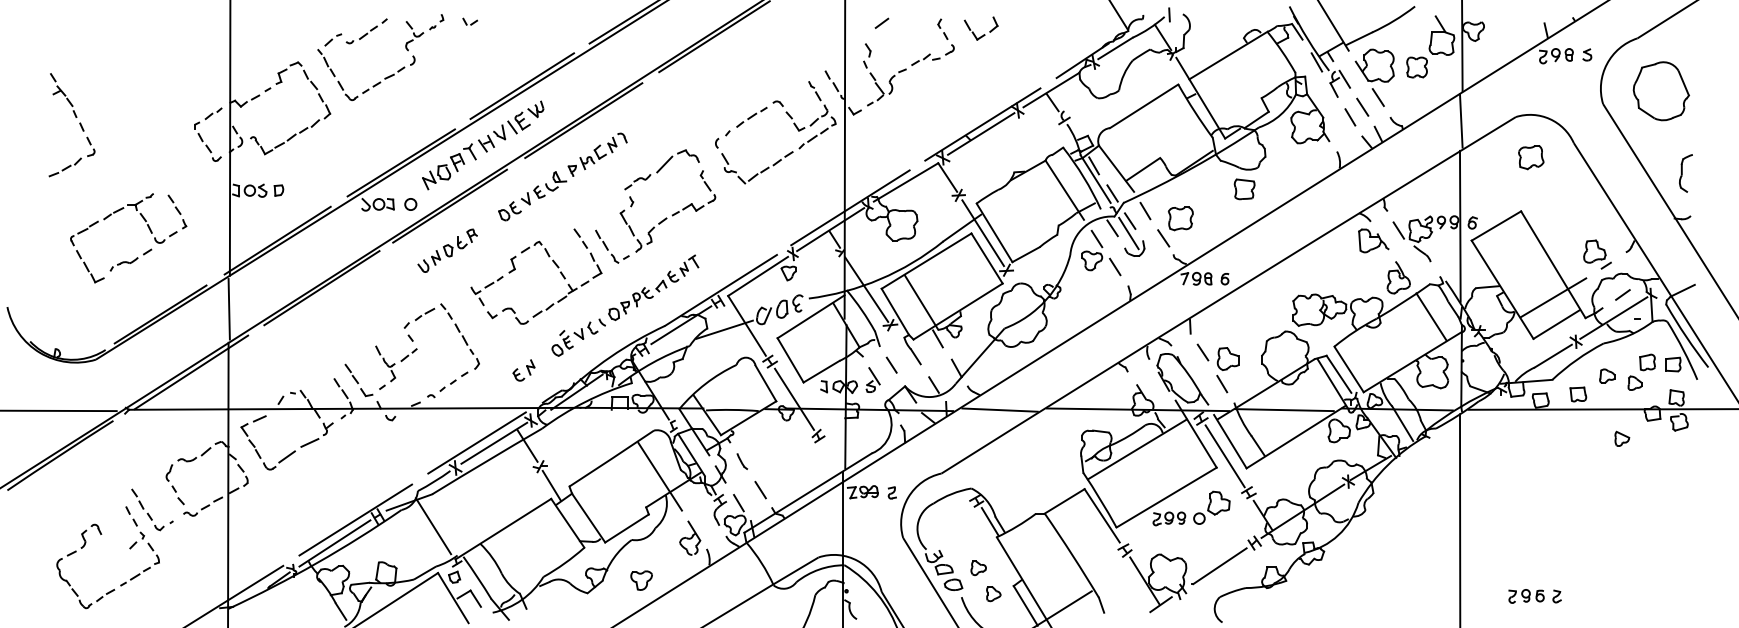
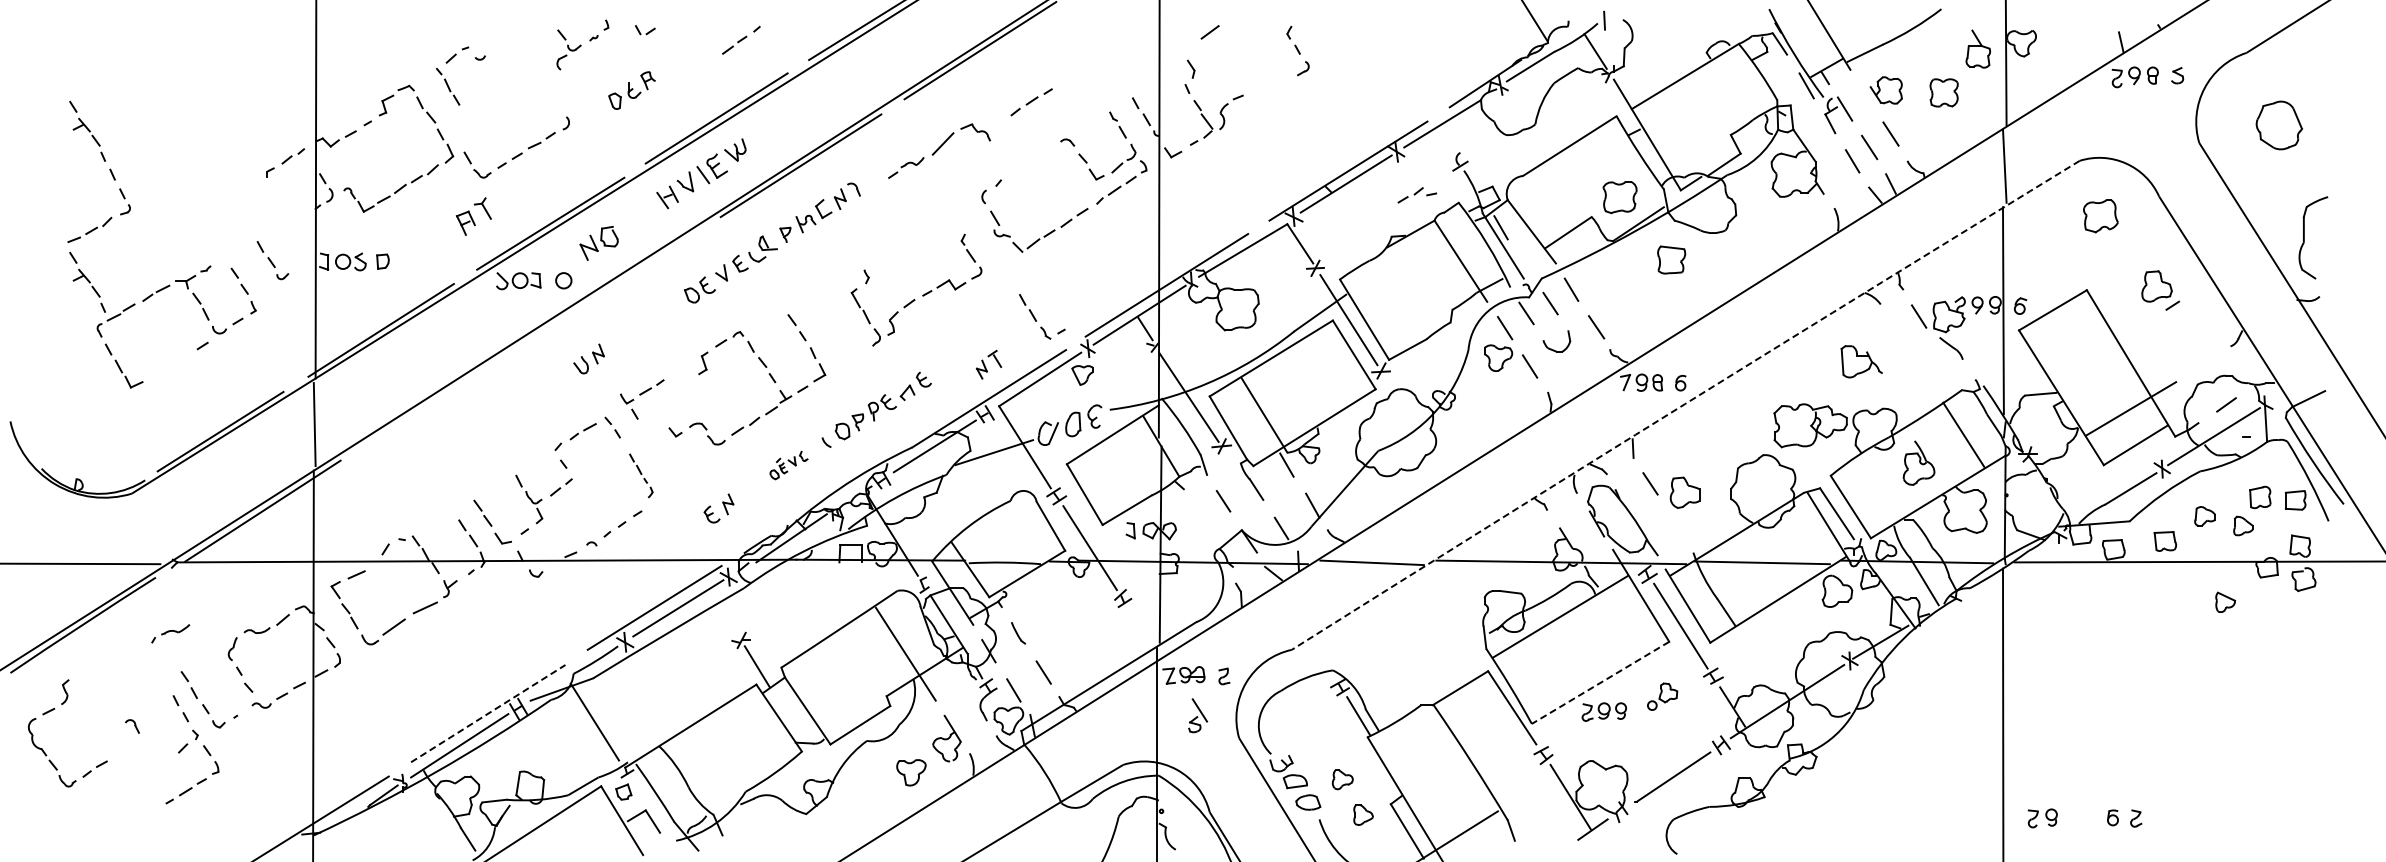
part: (373, 28) -> (741, 39), moved
part: (984, 34) -> (1350, 47), removed
part: (1442, 35) -> (1978, 48), size x0.7
part: (925, 59) -> (1417, 195), moved
part: (1375, 65) -> (1886, 90), size x0.6
part: (378, 82) -> (519, 153), moved
part: (1661, 91) -> (2279, 125), size x0.6
line: (1052, 102) -> (1444, 140), removed
part: (751, 117) -> (1031, 102), moved
part: (209, 147) -> (272, 260), moved
part: (463, 157) -> (473, 216), moved
part: (662, 169) -> (939, 150), moved
part: (1685, 173) -> (2312, 238), size x1.6
part: (1244, 188) -> (1671, 259), moved
line: (1112, 193) -> (1526, 265), removed
part: (63, 205) -> (87, 281), added
line: (449, 206) -> (617, 283), removed
part: (1180, 218) -> (1619, 197), moved
line: (1128, 233) -> (1548, 320), removed
part: (1373, 240) -> (1861, 361), moved
part: (460, 242) -> (631, 90), moved
part: (608, 248) -> (1036, 319), moved
part: (1597, 254) -> (2160, 290), moved
part: (124, 264) -> (170, 633), moved
part: (689, 265) -> (989, 364), moved
part: (1398, 277) -> (1918, 462), moved
line: (321, 288) -> (441, 395), removed
part: (487, 291) -> (642, 399), moved
arc: (1228, 294) -> (1685, 404), solid -> dashed
part: (574, 339) -> (788, 465), size x0.6
part: (467, 346) -> (641, 475), size x0.7
part: (873, 379) -> (1198, 715), moved
line: (1221, 384) -> (1676, 527), removed
line: (527, 445) -> (723, 611), removed
line: (1166, 498) -> (1600, 683), solid -> dashed
part: (1211, 507) -> (1662, 696), size x0.6
line: (355, 519) -> (488, 713), solid -> dashed
part: (76, 552) -> (55, 709), moved
part: (641, 580) -> (911, 772), moved
part: (1519, 596) -> (2042, 818), moved

